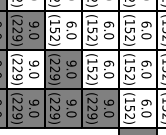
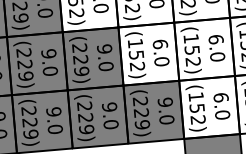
fill: (25, 69) -> (36, 63), added

